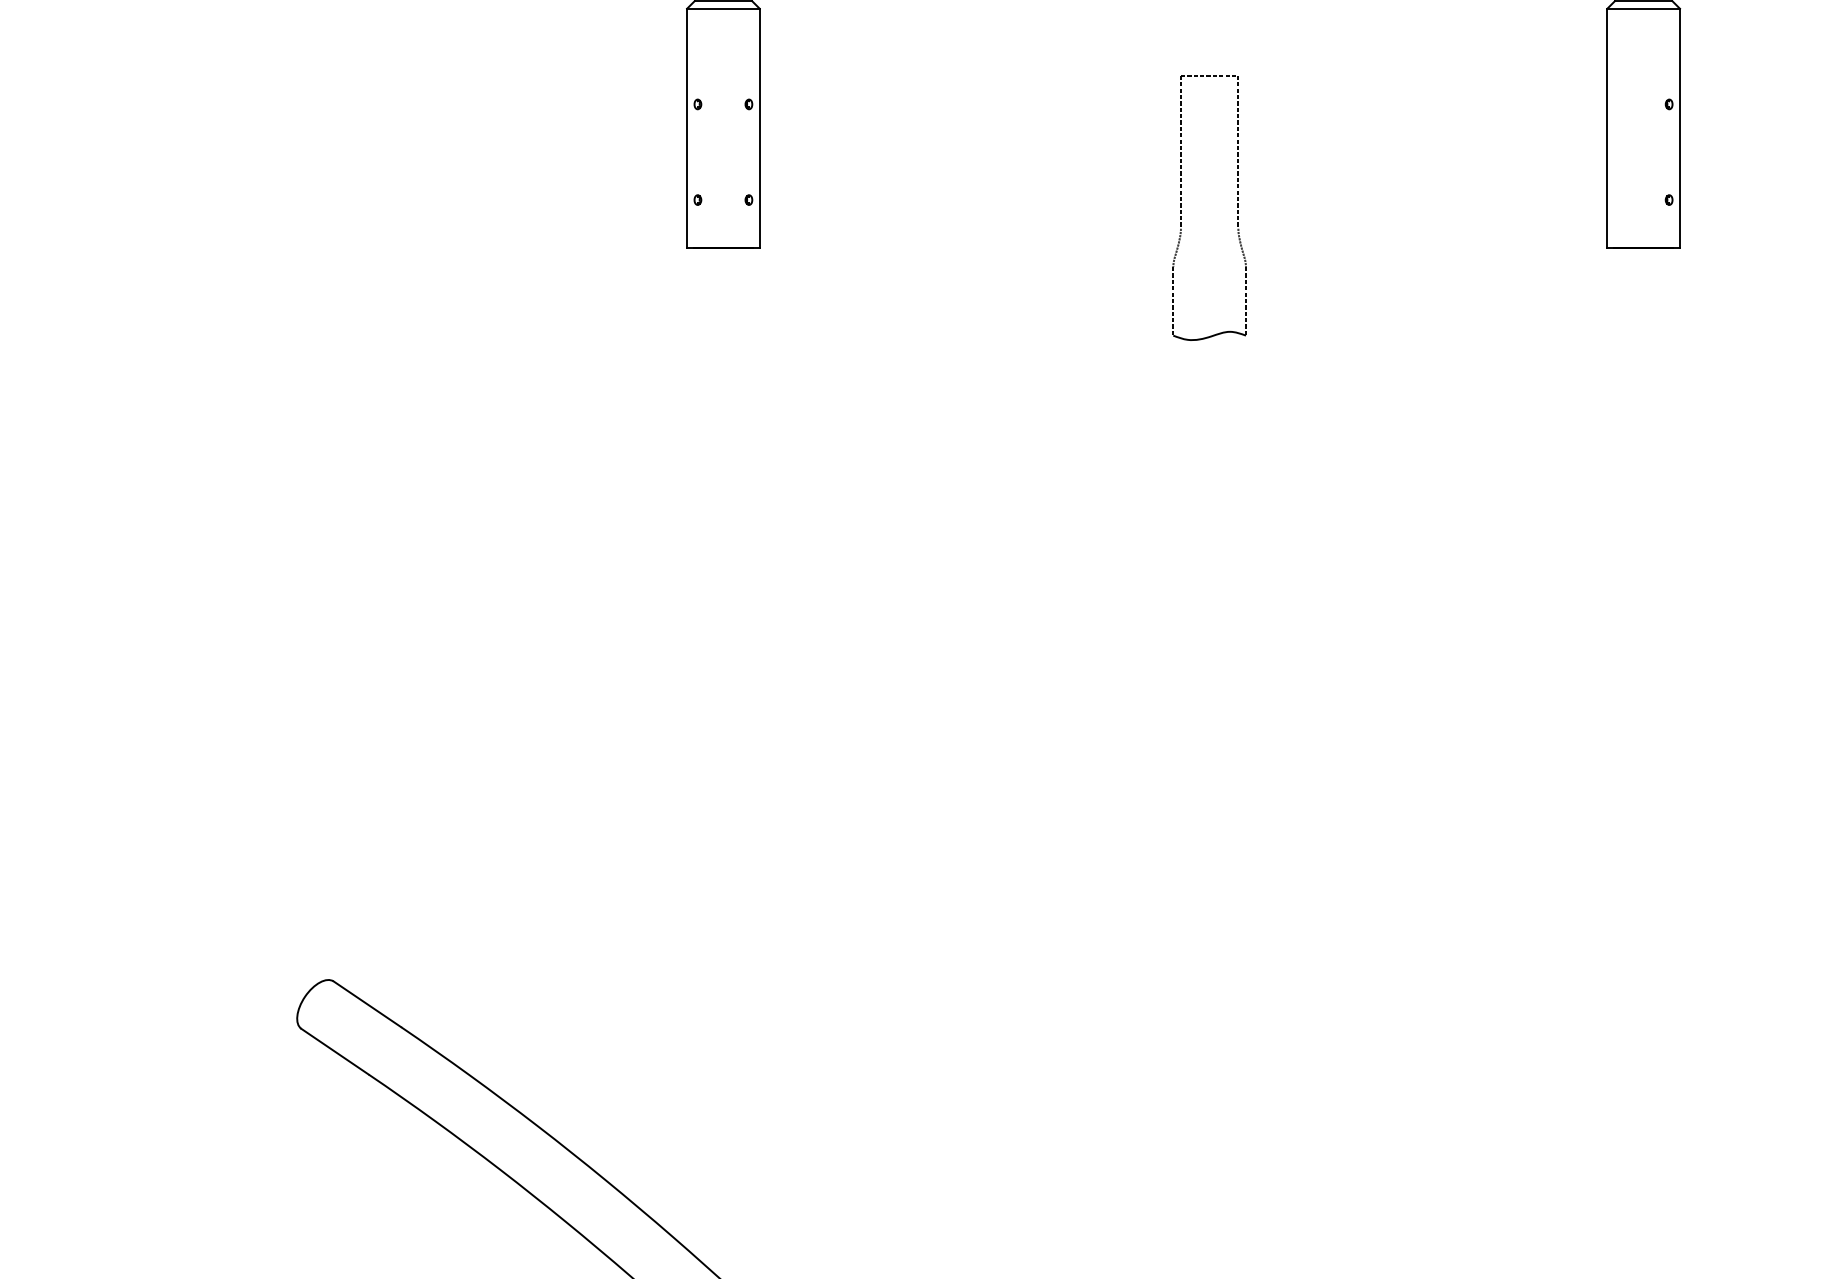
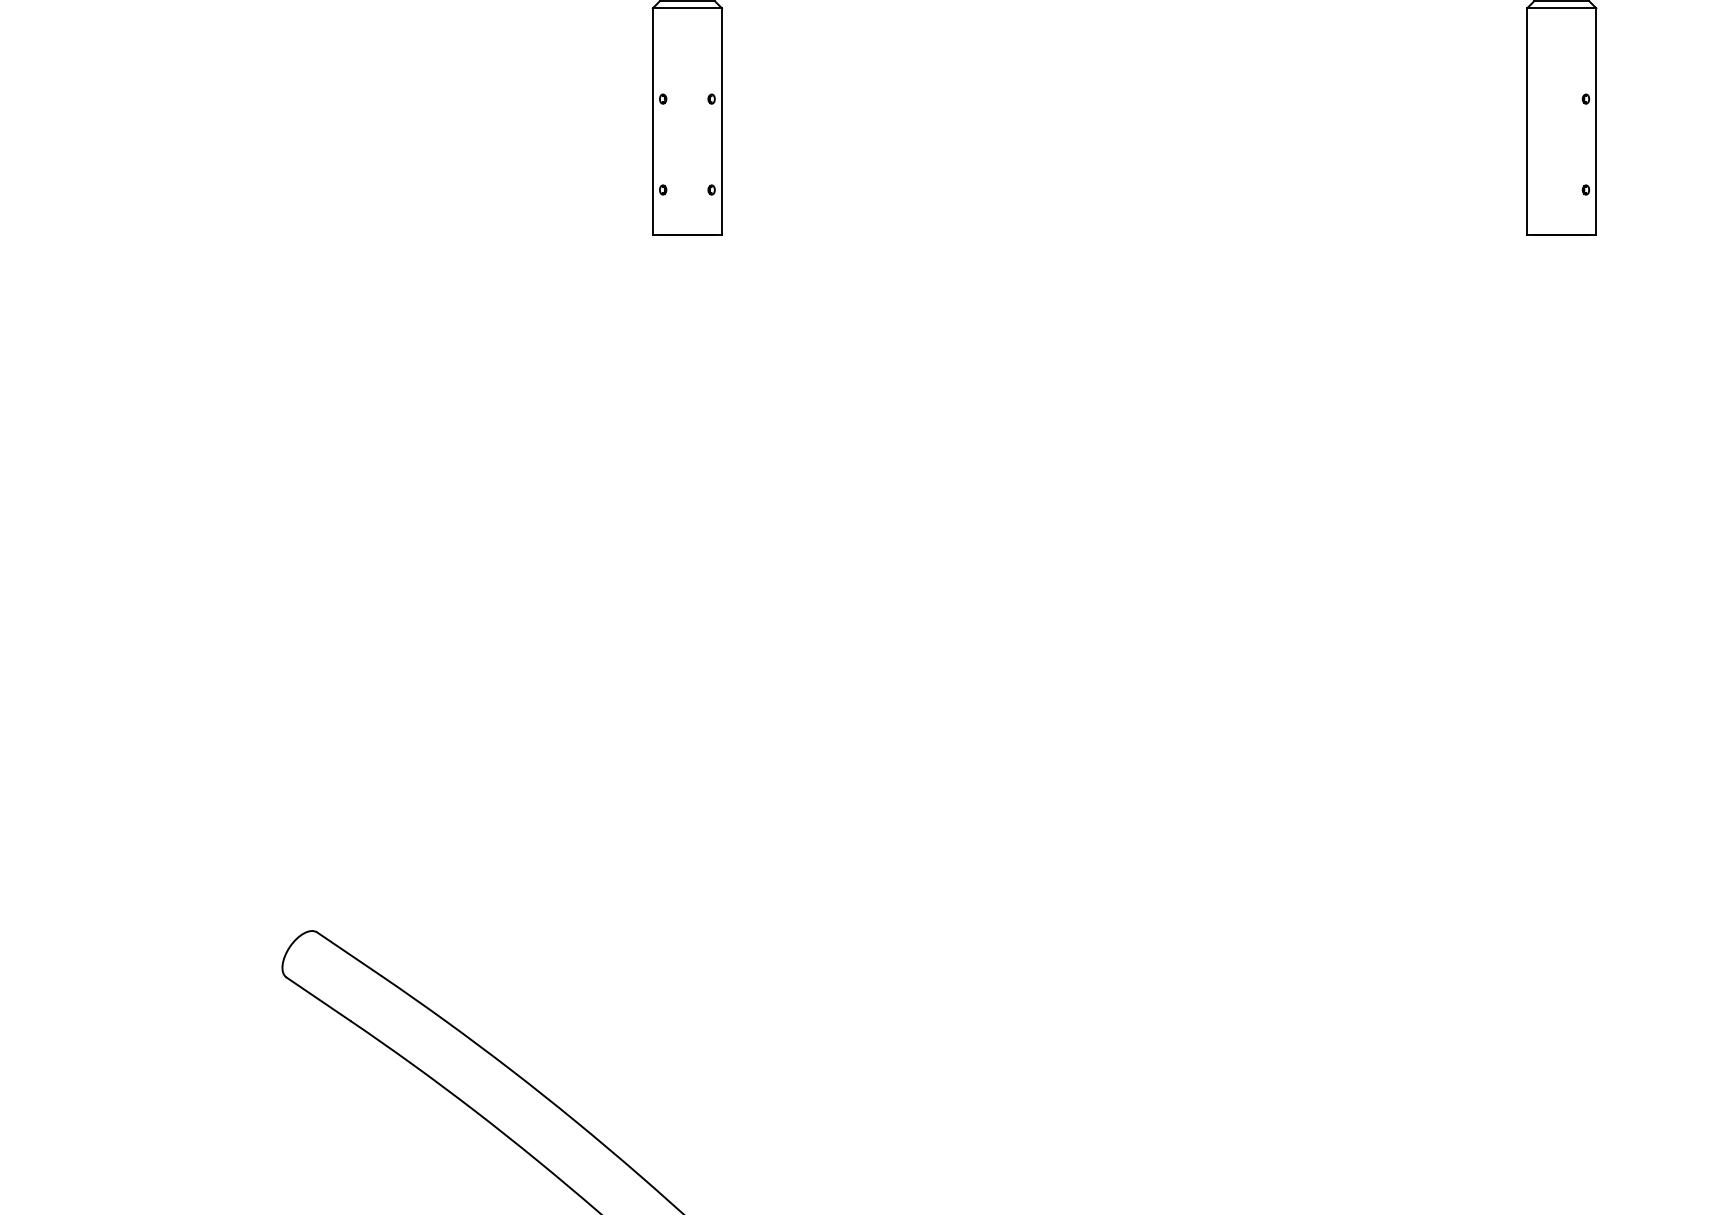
part: (1181, 206) -> (1122, 196), removed

